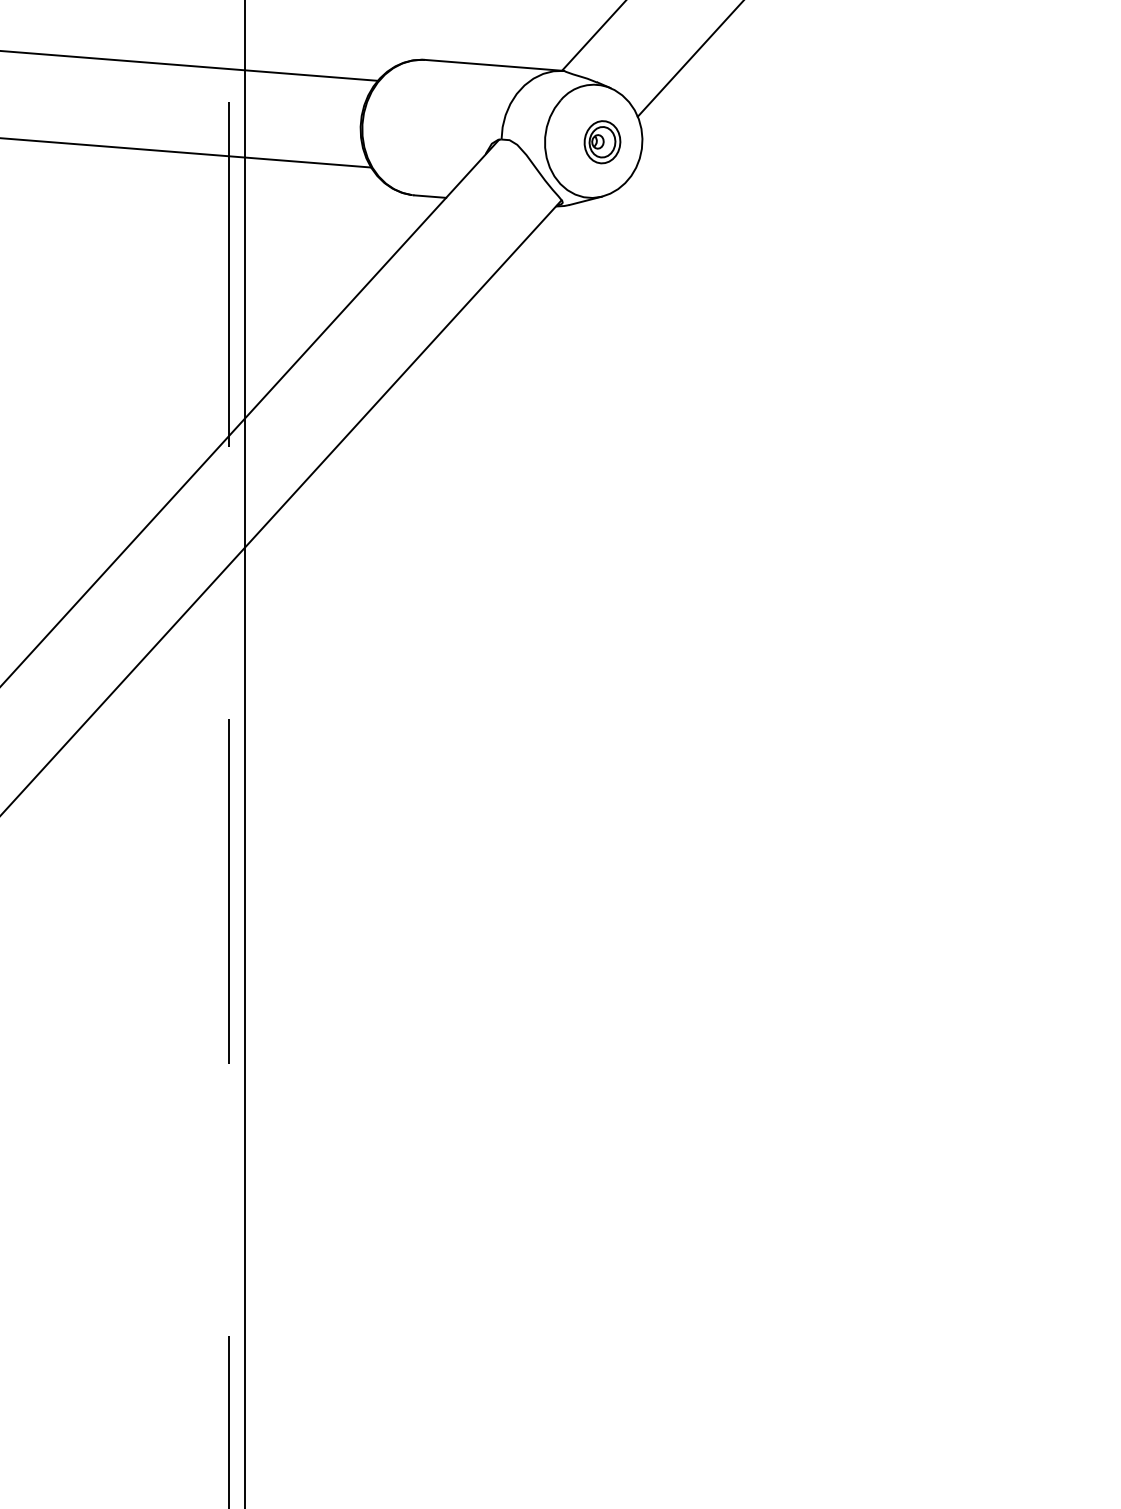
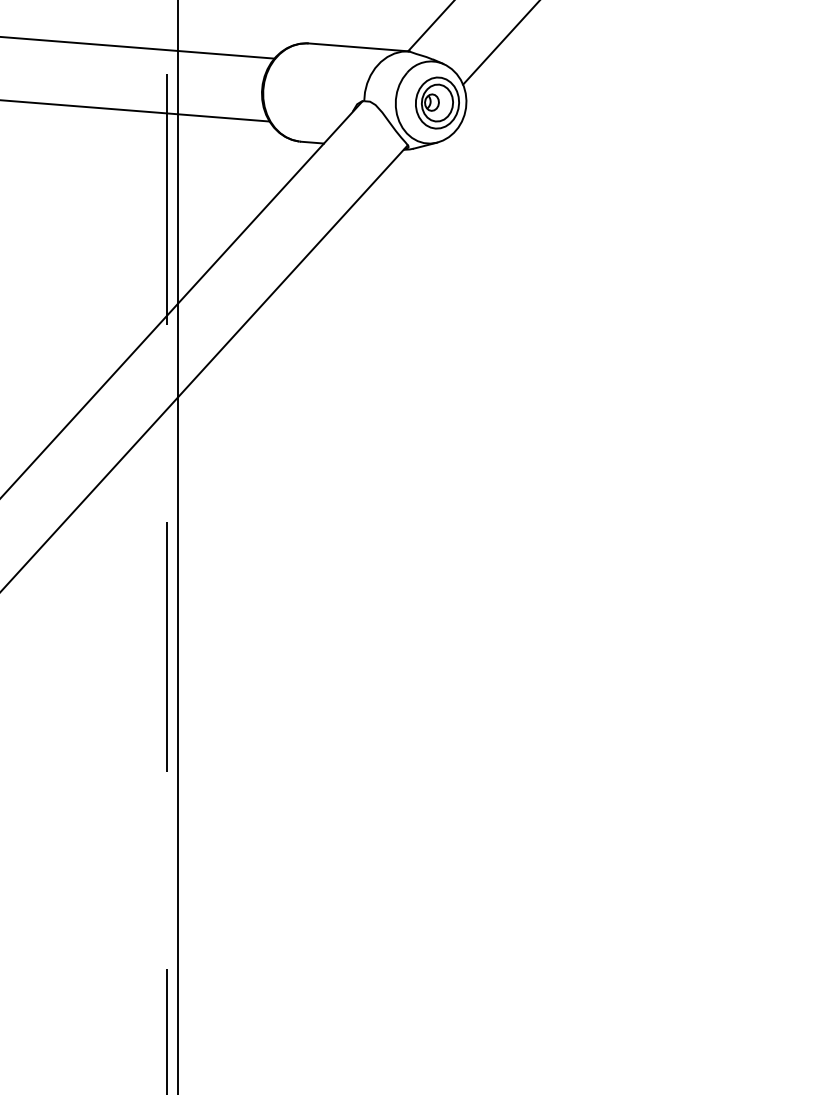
part: (602, 142) -> (437, 103), size x1.67

